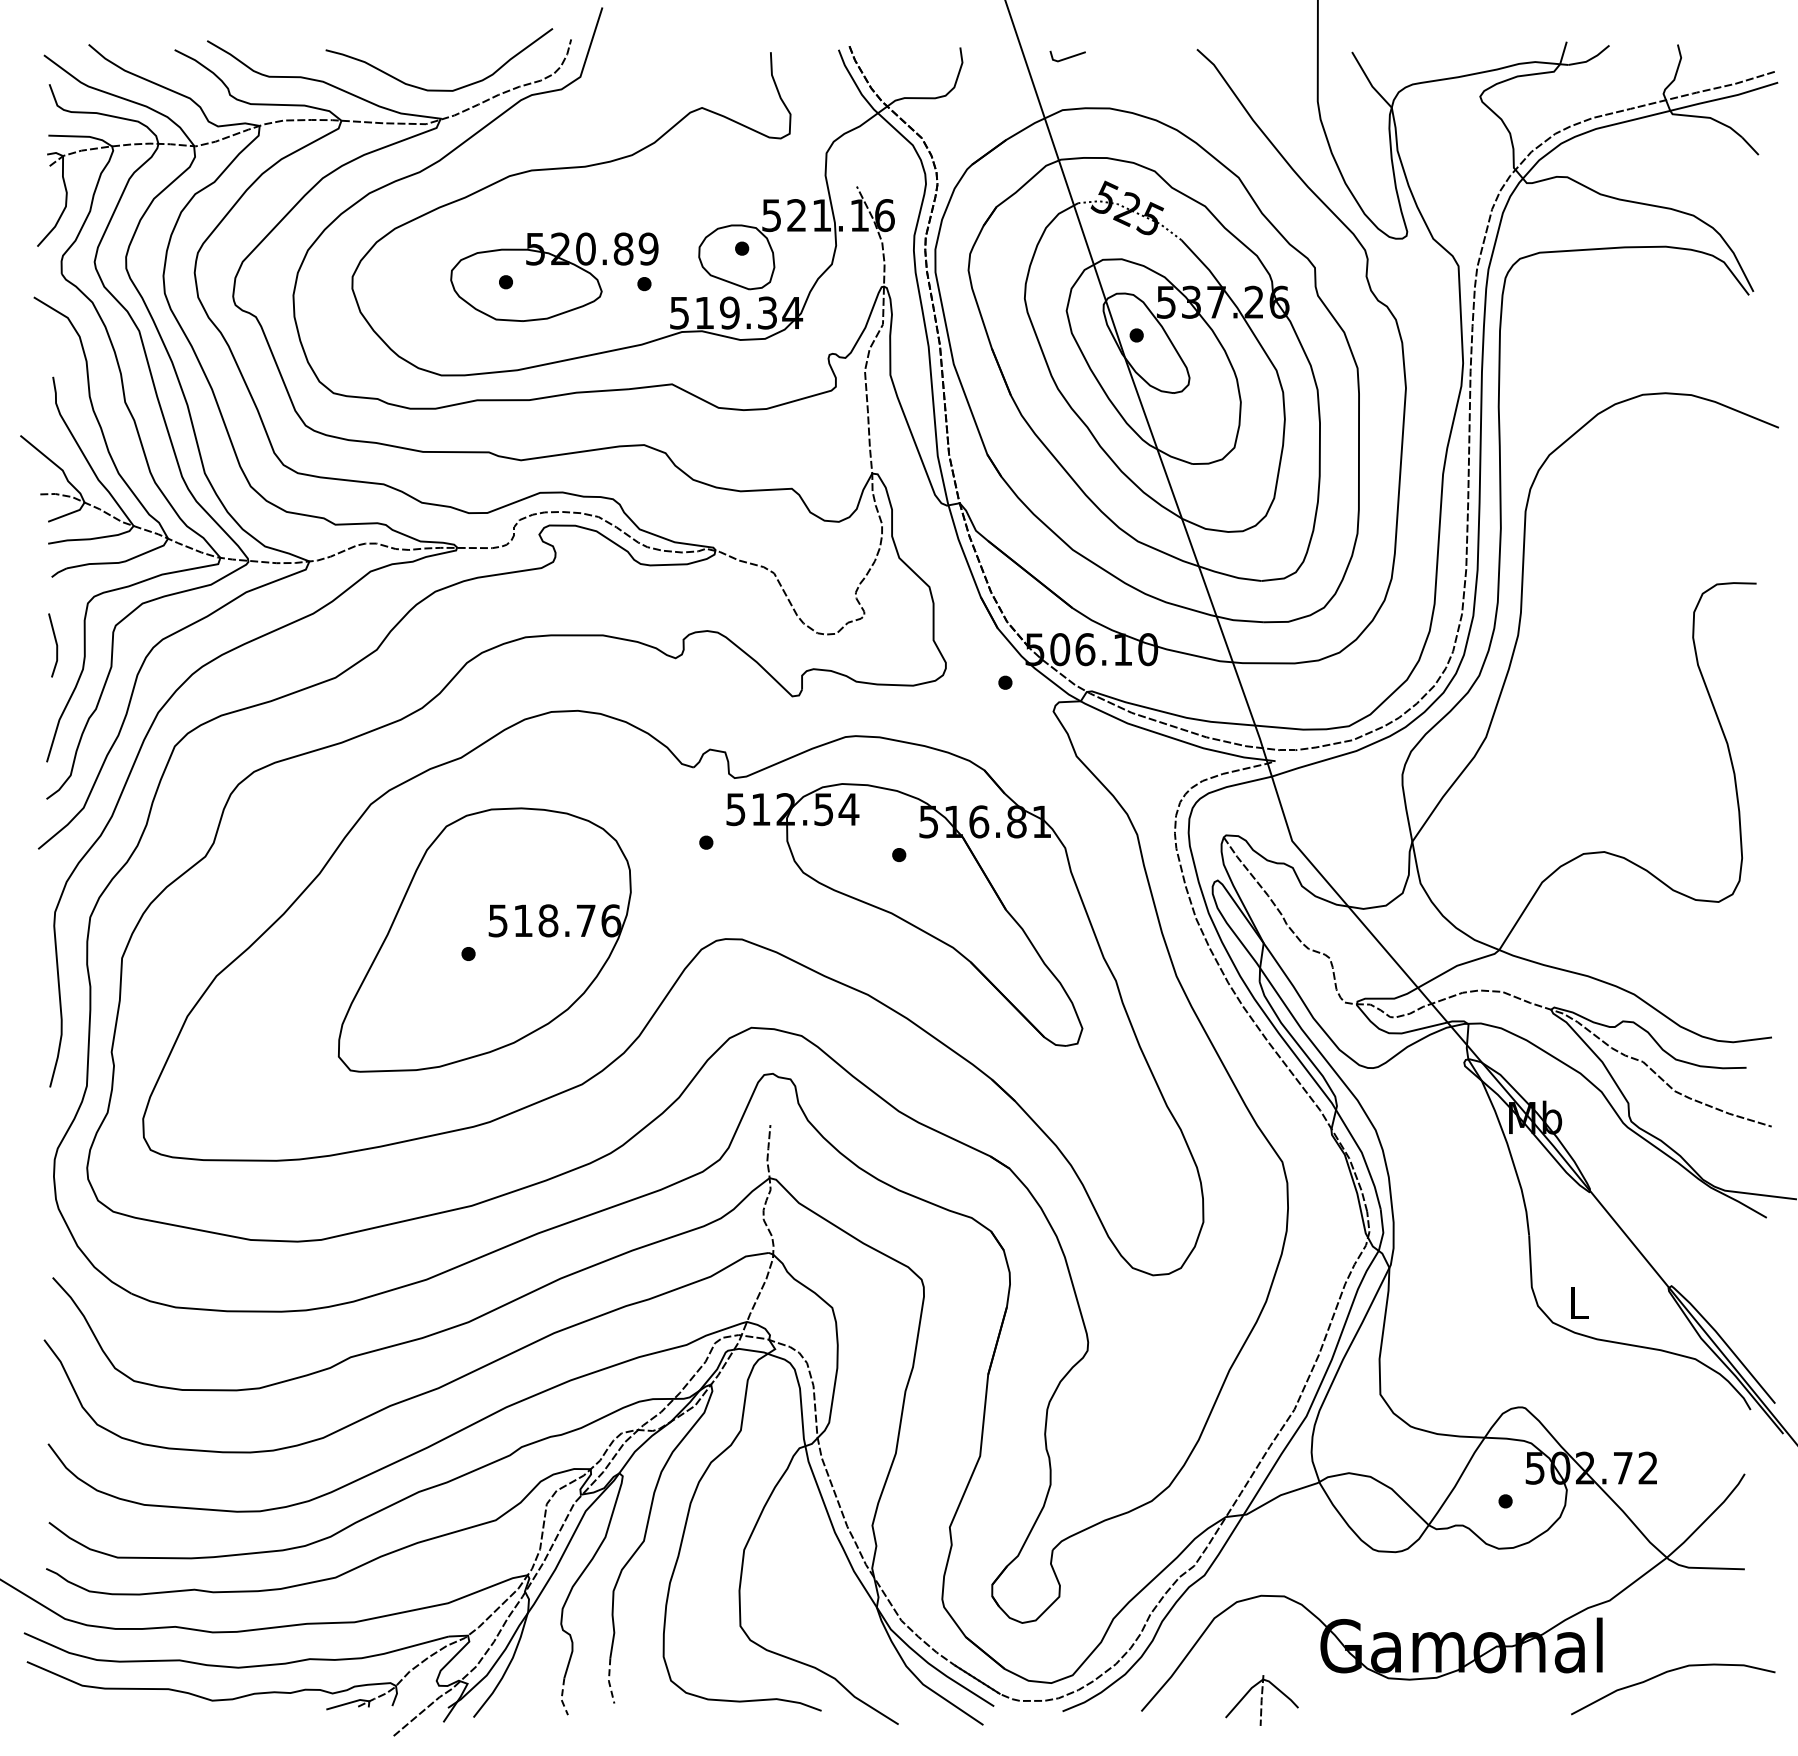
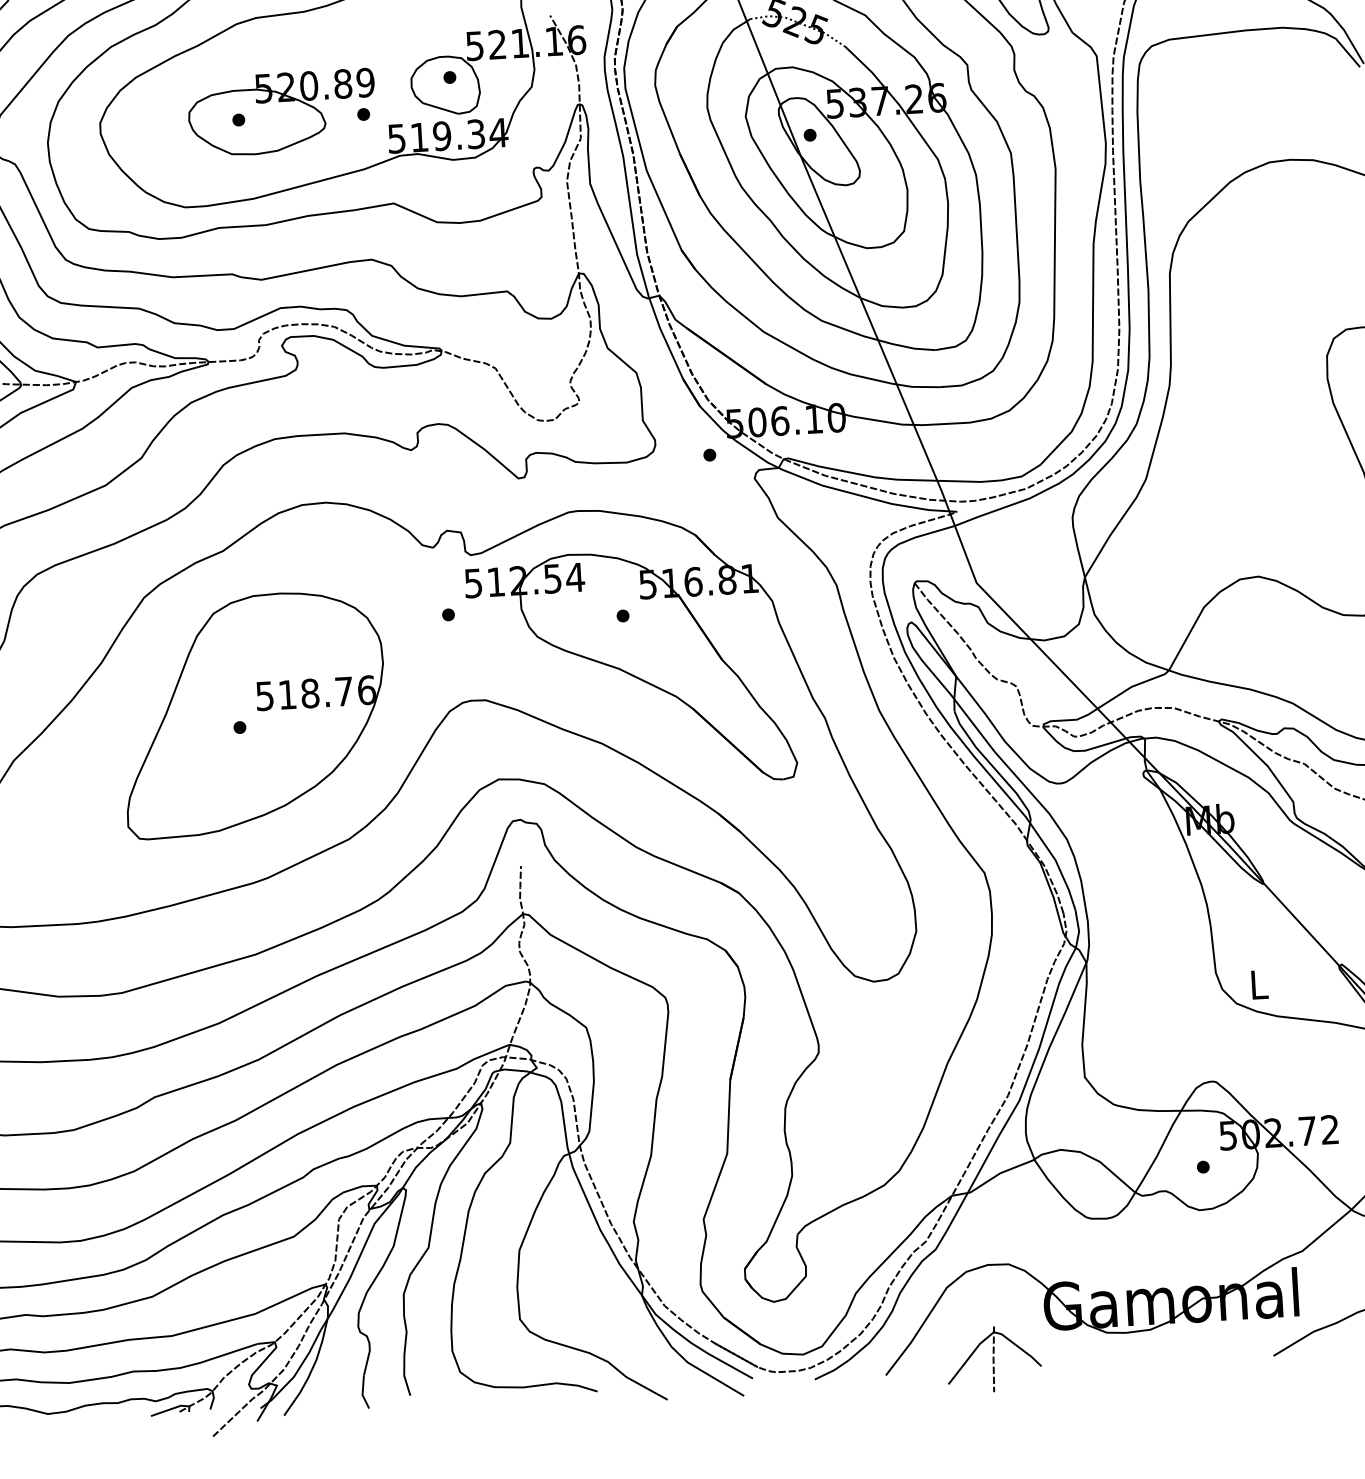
line: (608, 1681) -> (403, 1376), dashed -> solid
line: (561, 1697) -> (362, 1393), dashed -> solid
part: (1261, 1700) -> (993, 1359), size x1.43

